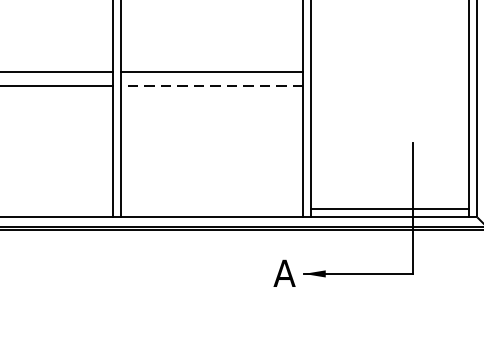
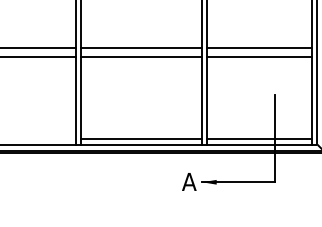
line: (390, 72) -> (259, 48), added
line: (212, 84) -> (141, 56), dashed -> solid
line: (390, 84) -> (259, 56), added
line: (211, 209) -> (140, 139), added

